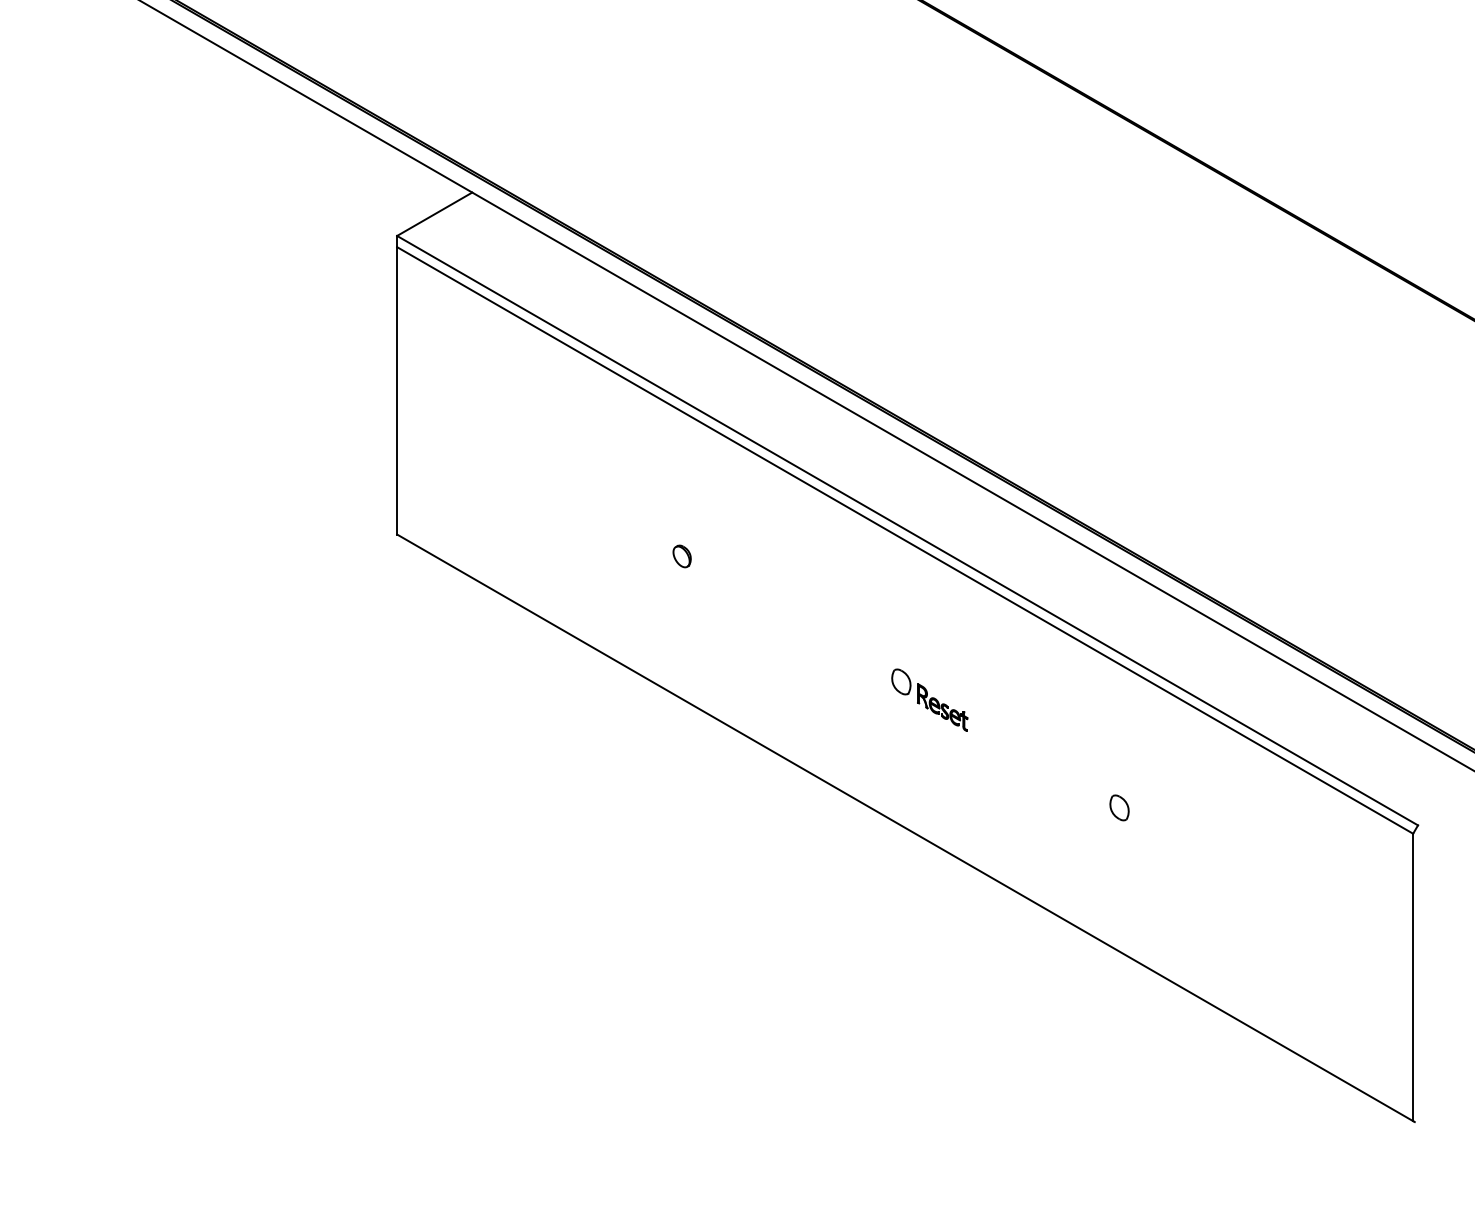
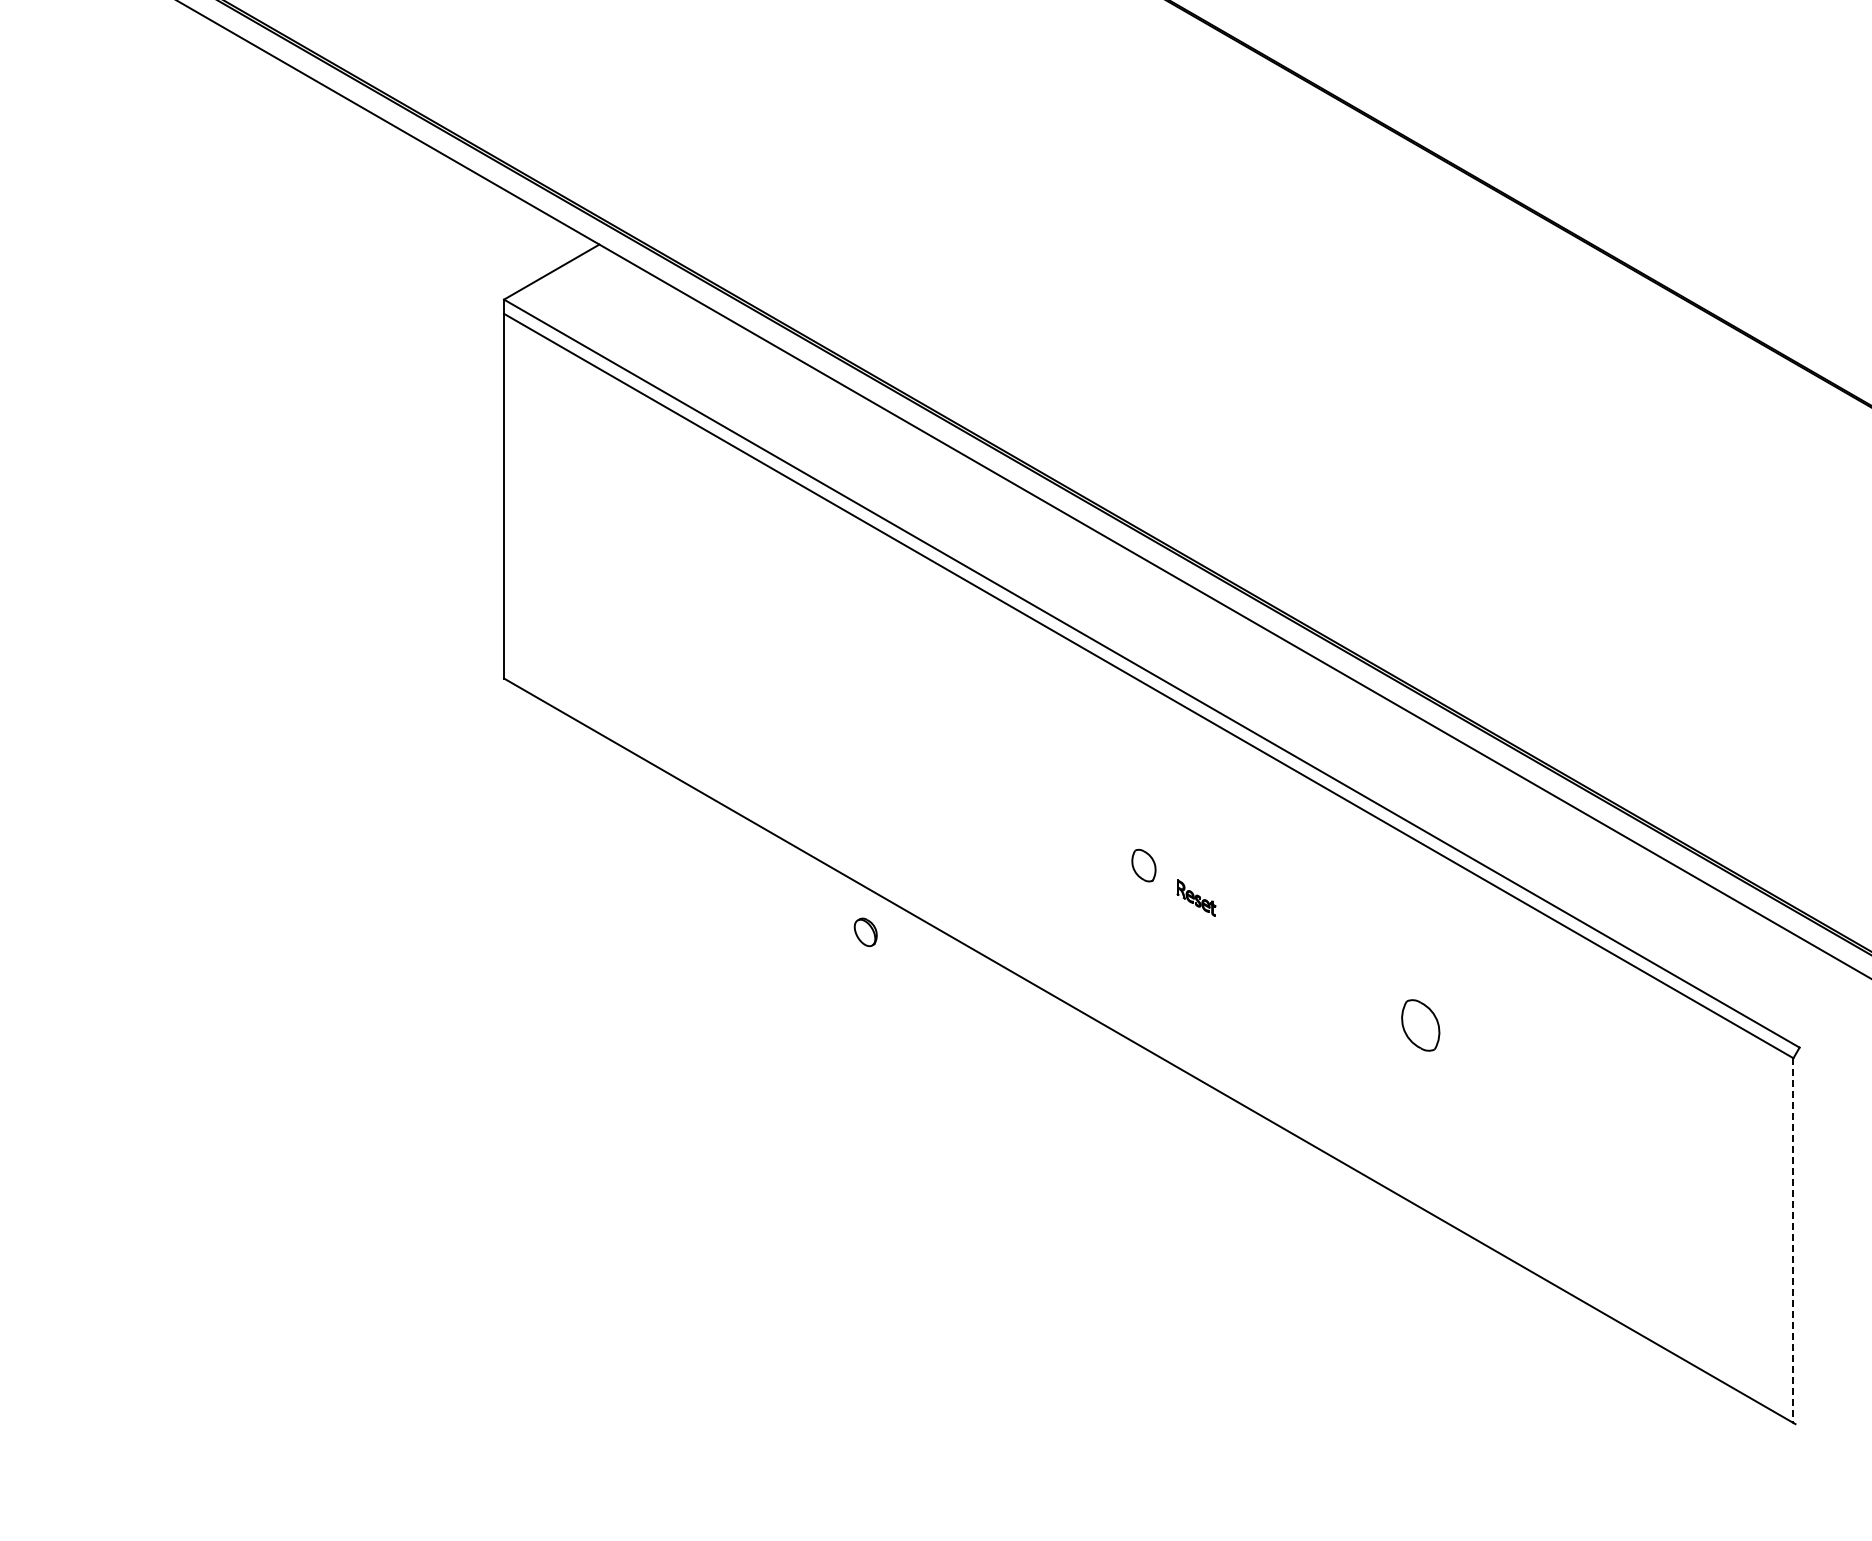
part: (681, 556) -> (865, 932), moved
part: (942, 707) -> (1196, 897), size x0.6
part: (1119, 807) -> (1420, 1025), size x1.6
line: (1413, 978) -> (1793, 1241), solid -> dashed

